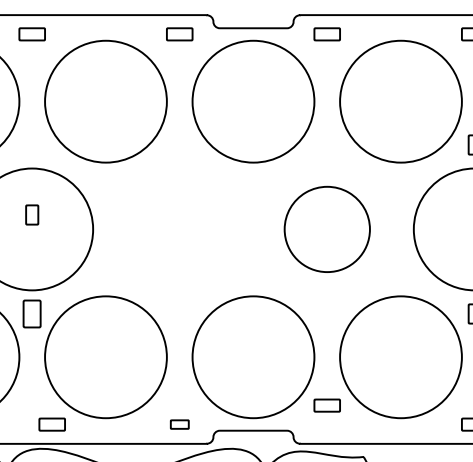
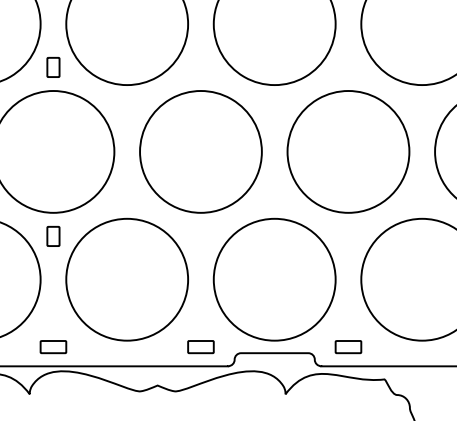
part: (32, 214) -> (53, 66), moved
part: (179, 229) -> (200, 151), added
part: (327, 229) -> (348, 151), size x1.43
part: (32, 313) -> (53, 235), size x0.71
part: (326, 405) -> (347, 346), moved
part: (51, 424) -> (52, 346), moved
part: (179, 424) -> (200, 346), size x1.43

